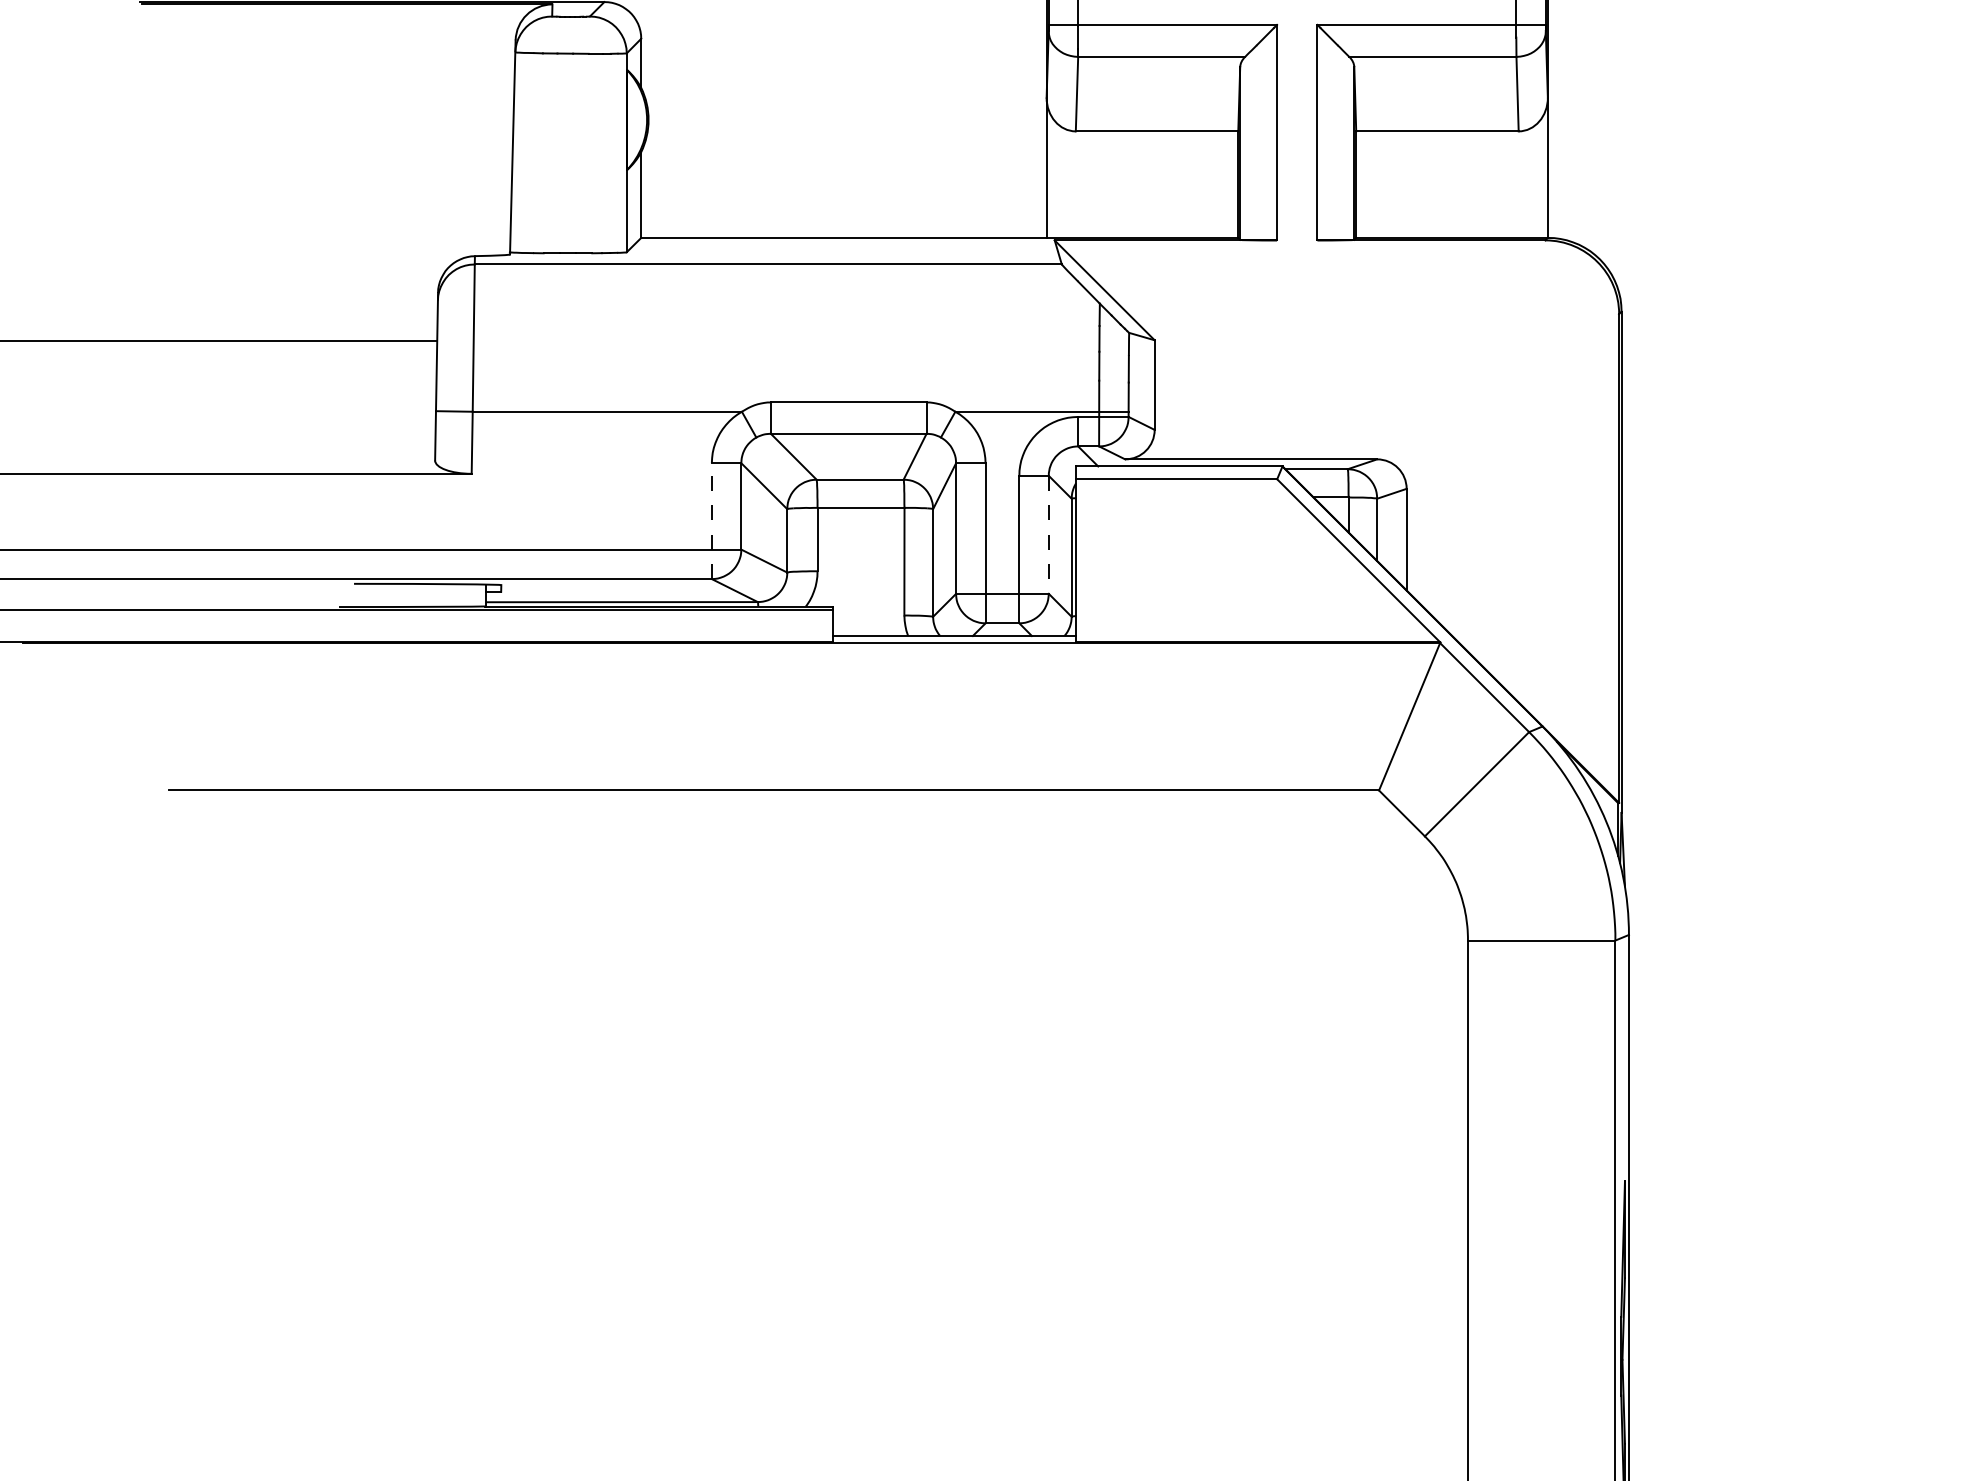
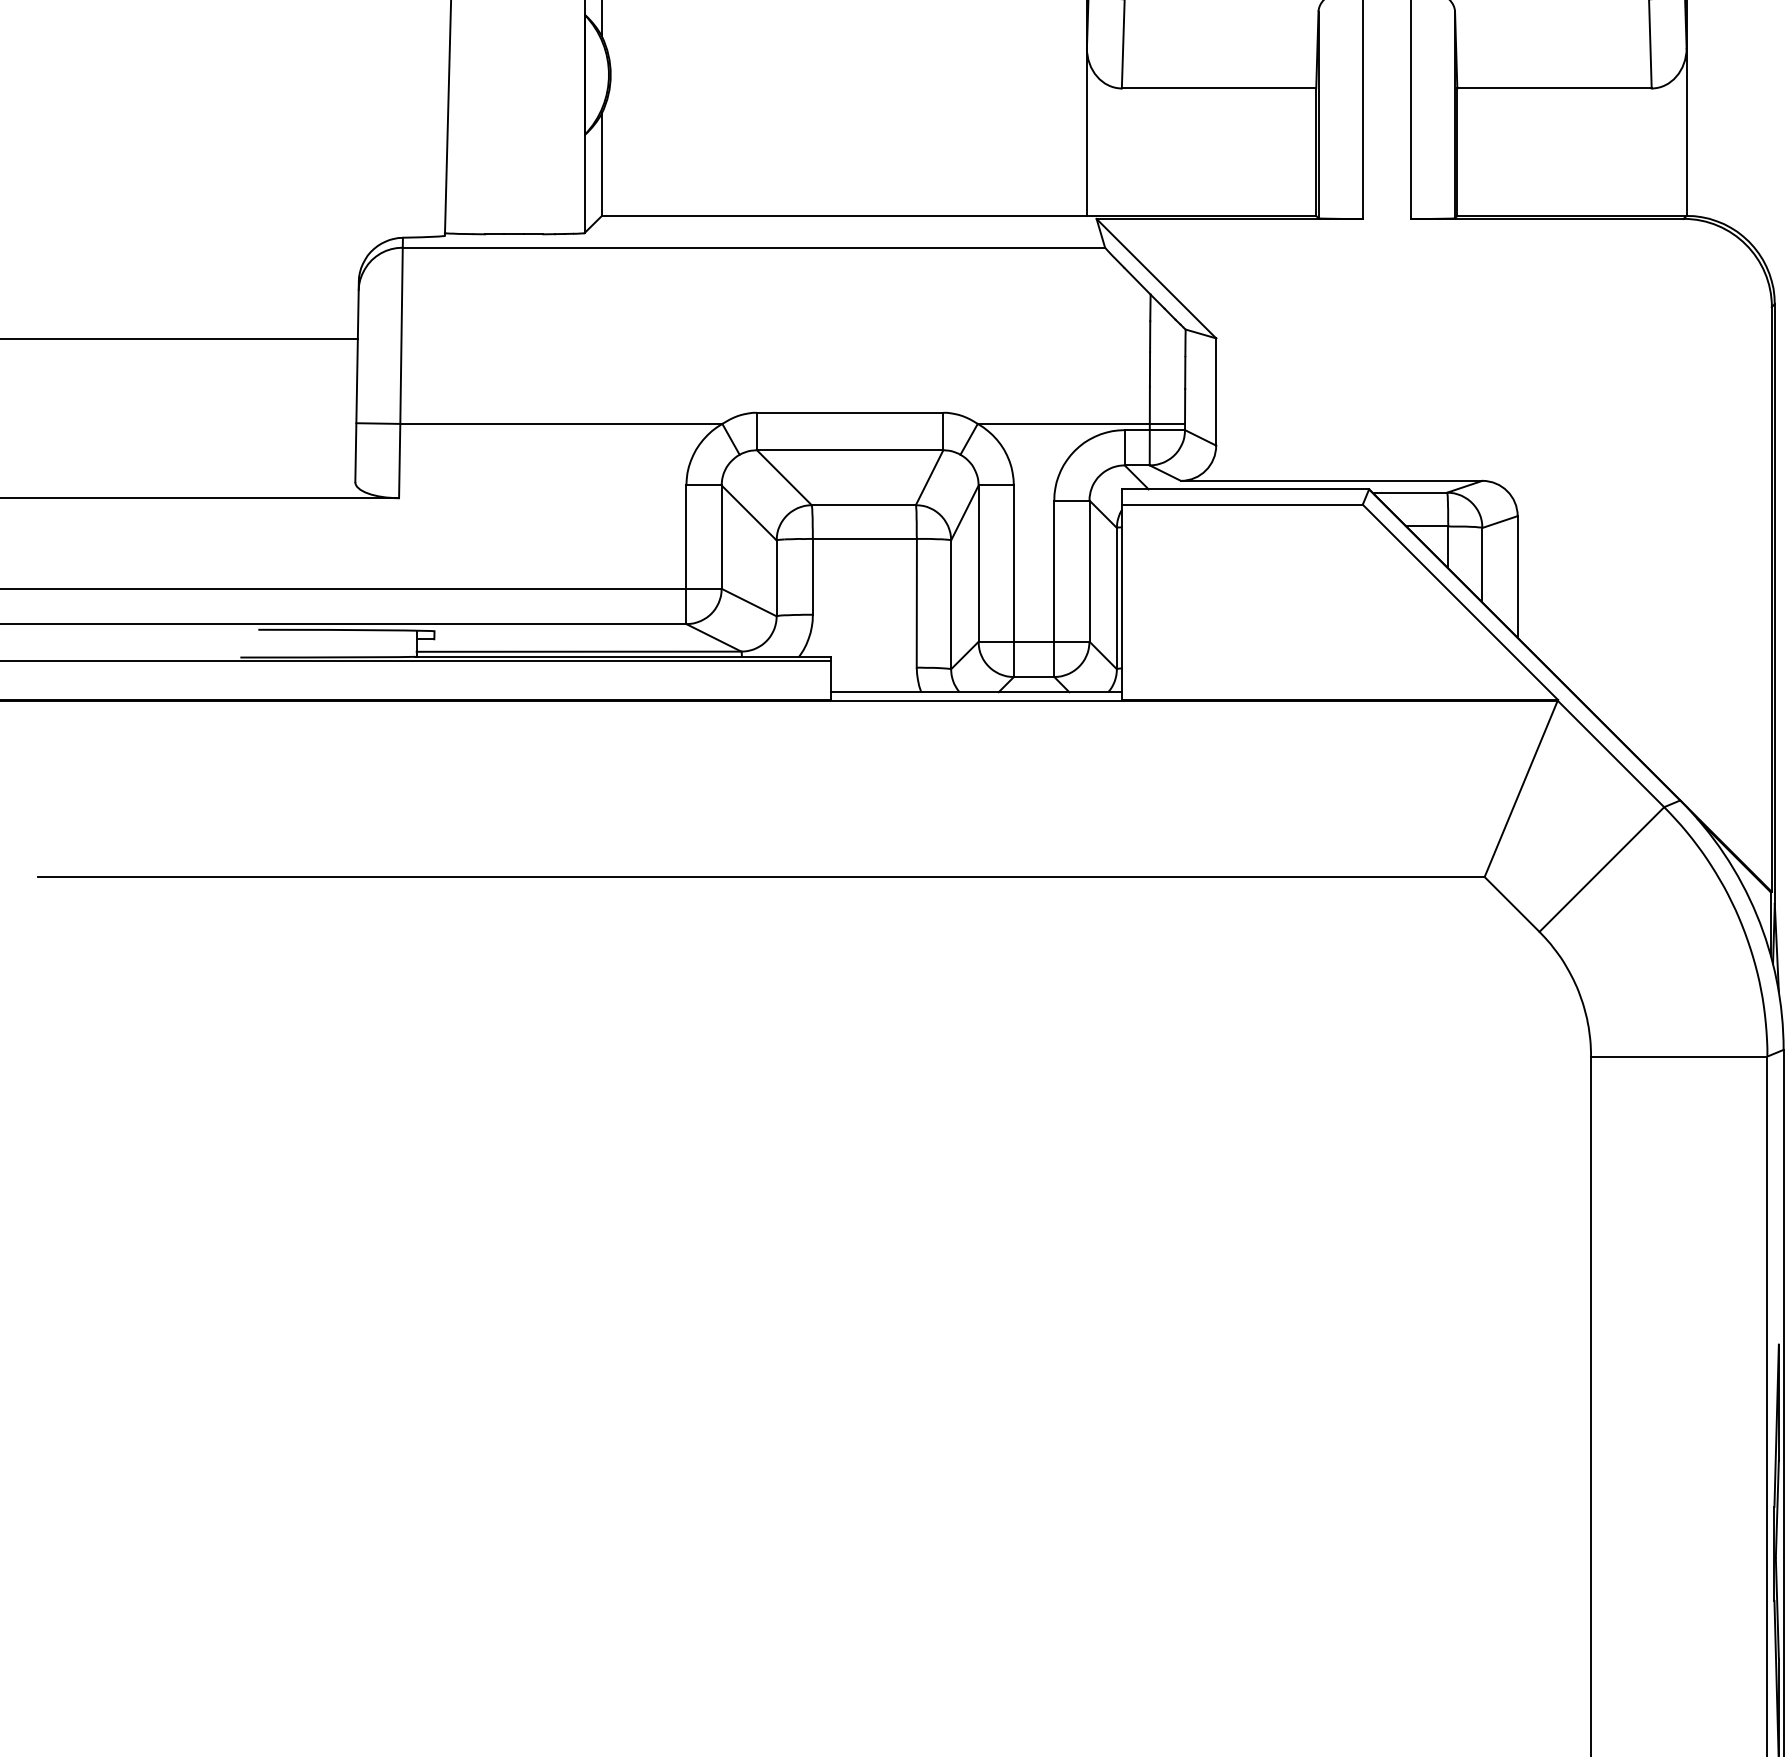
line: (711, 521) -> (685, 555), dashed -> solid
line: (1048, 534) -> (1089, 570), dashed -> solid

